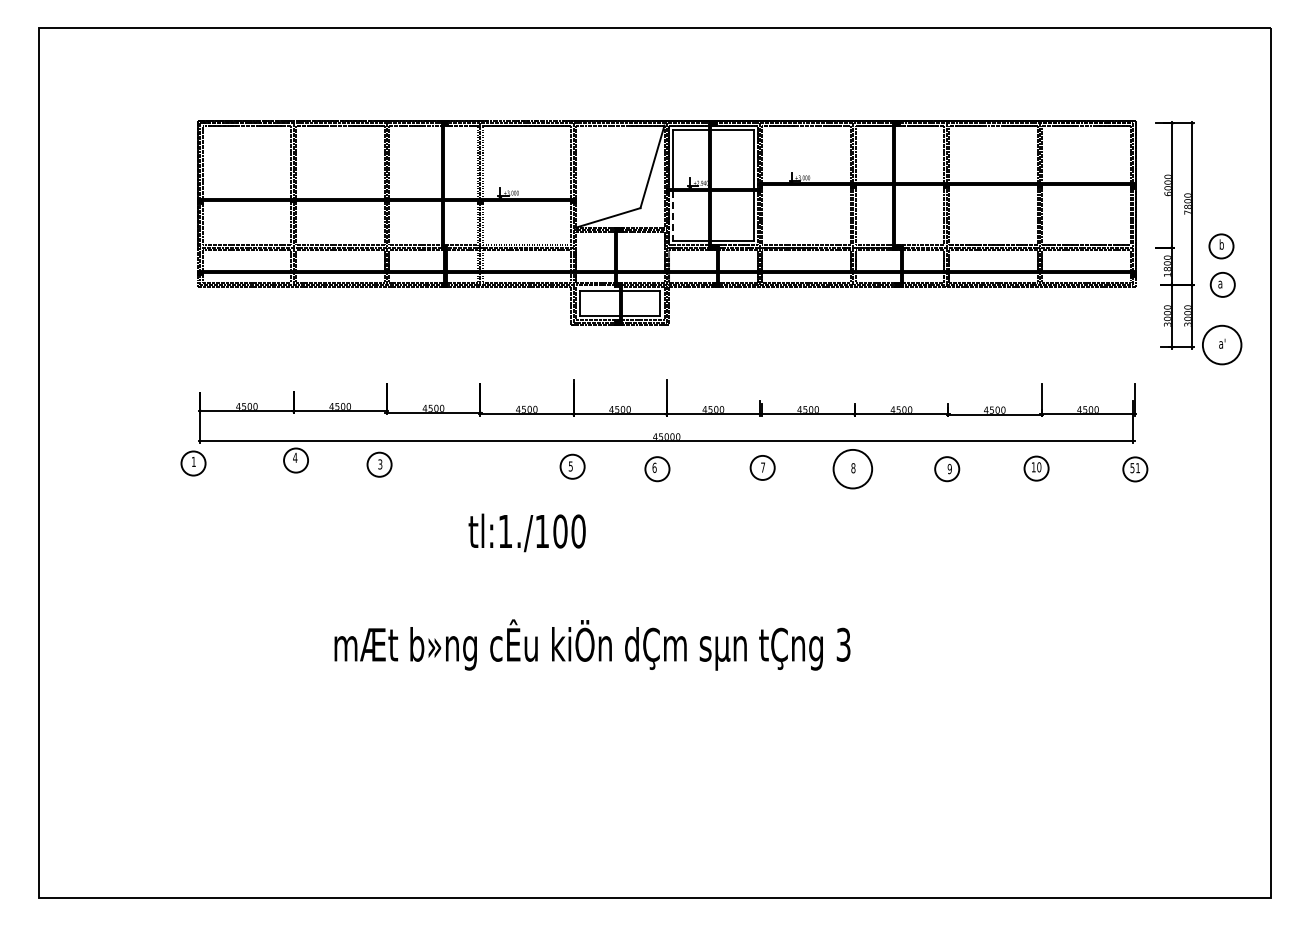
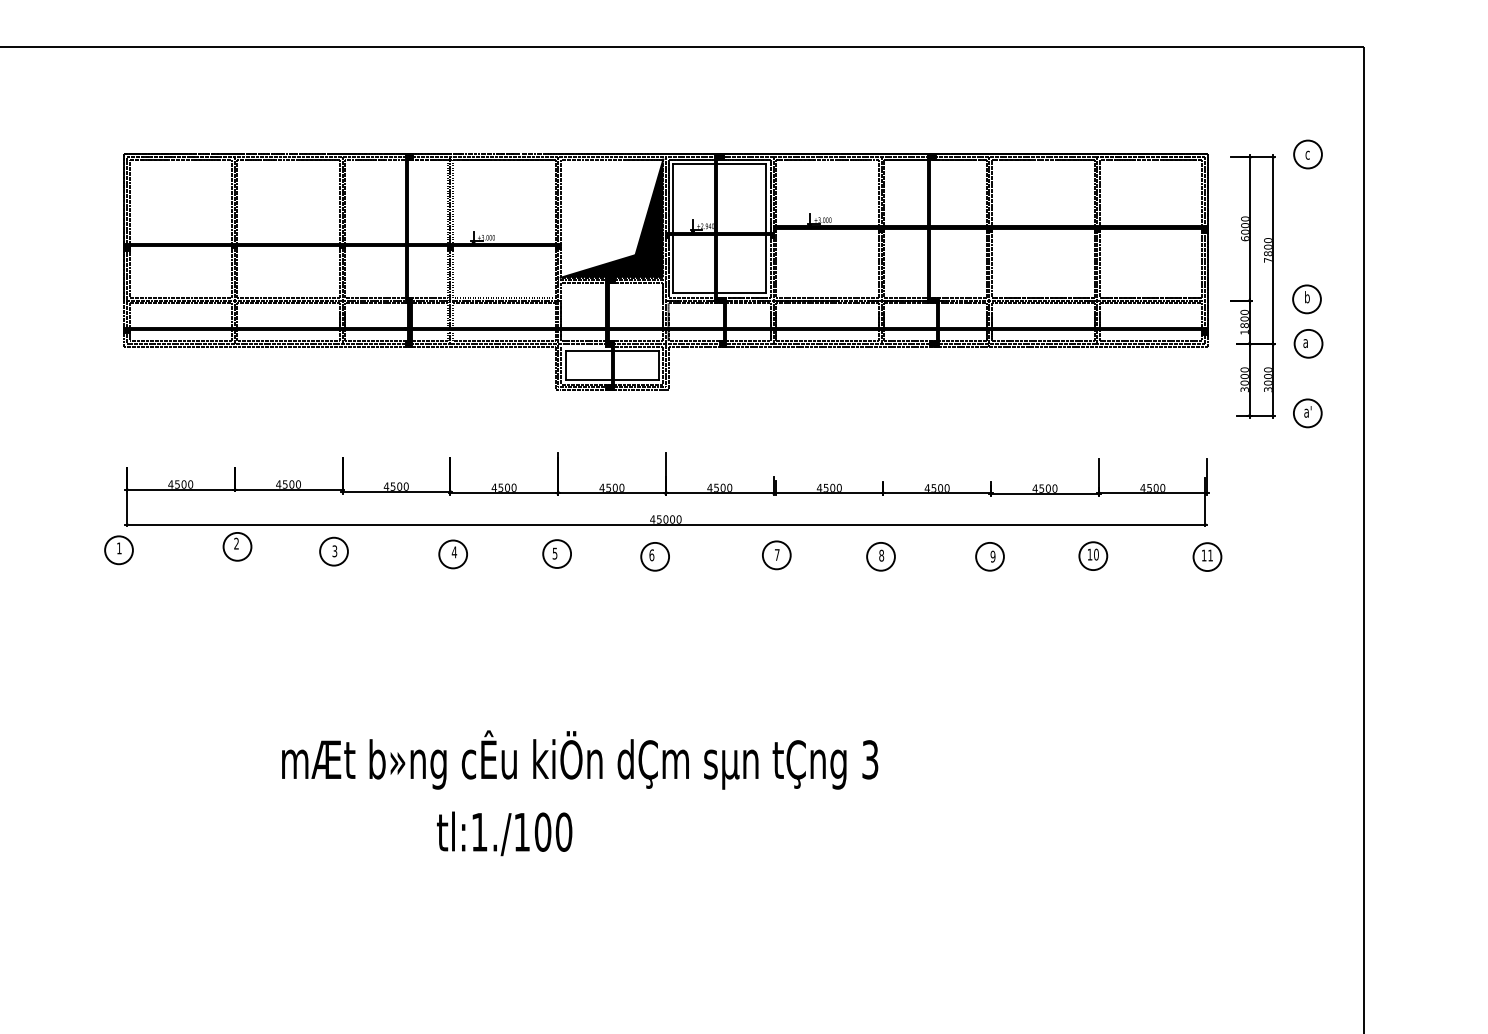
part: (1222, 120) -> (1308, 153), added
fill: (619, 176) -> (611, 218), added
line: (673, 216) -> (673, 264), dashed -> solid
circle: (1222, 345) -> (1308, 413), size x0.62
text: (295, 457) -> (236, 543), 4 -> 2
part: (482, 467) -> (452, 554), added
text: (1132, 468) -> (1204, 556), 51 -> 11
circle: (852, 469) -> (880, 557), size x0.62
text: (526, 532) -> (503, 833), moved

